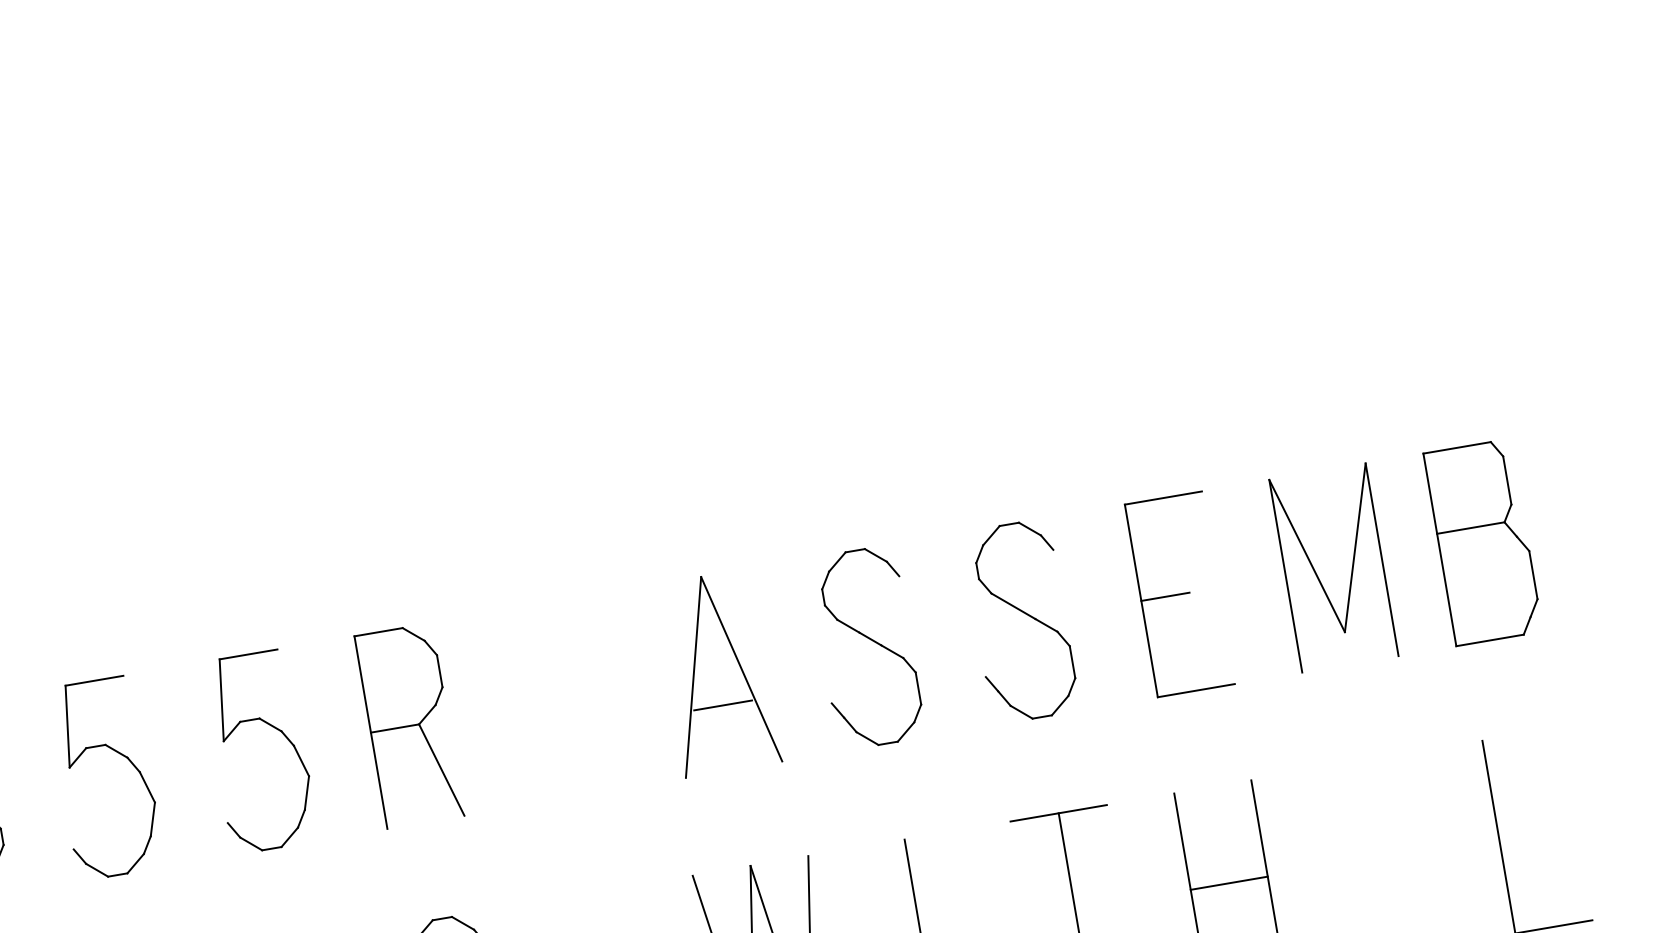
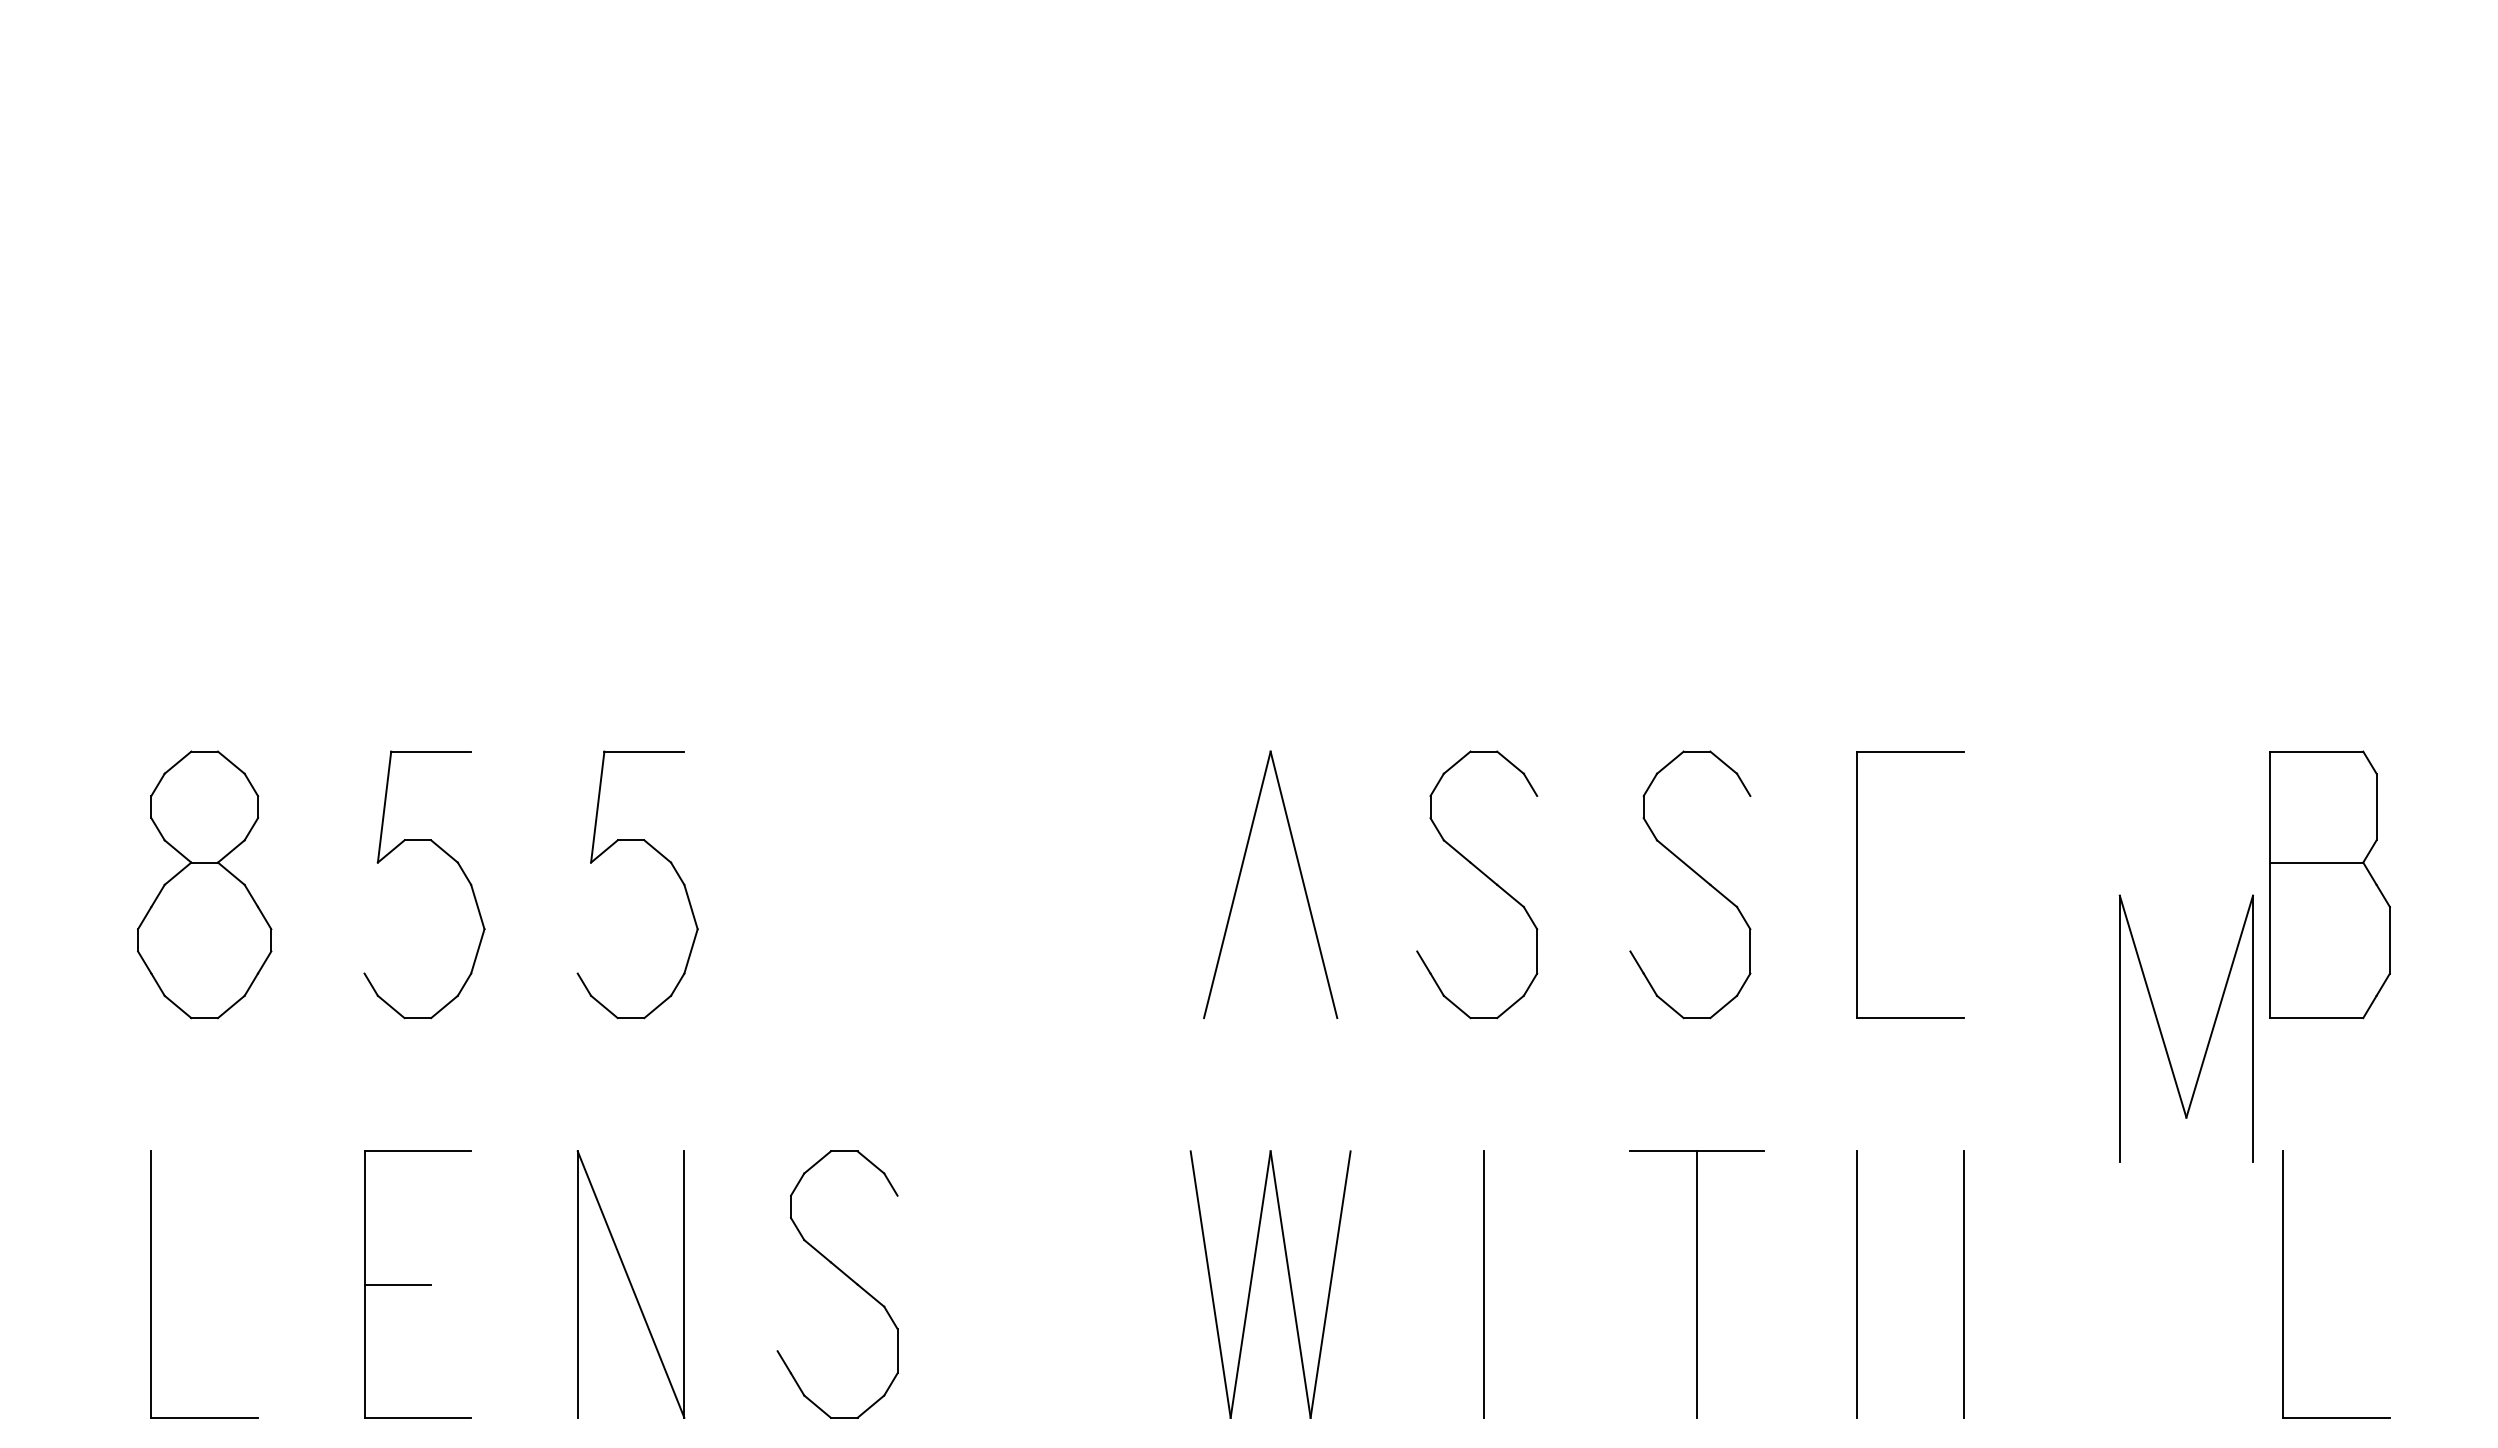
part: (1317, 574) -> (2162, 1033), moved
line: (1164, 596) -> (1889, 884), removed
line: (723, 705) -> (1270, 929), removed
part: (409, 725) -> (844, 884), removed
line: (1228, 883) -> (1909, 1284), removed

